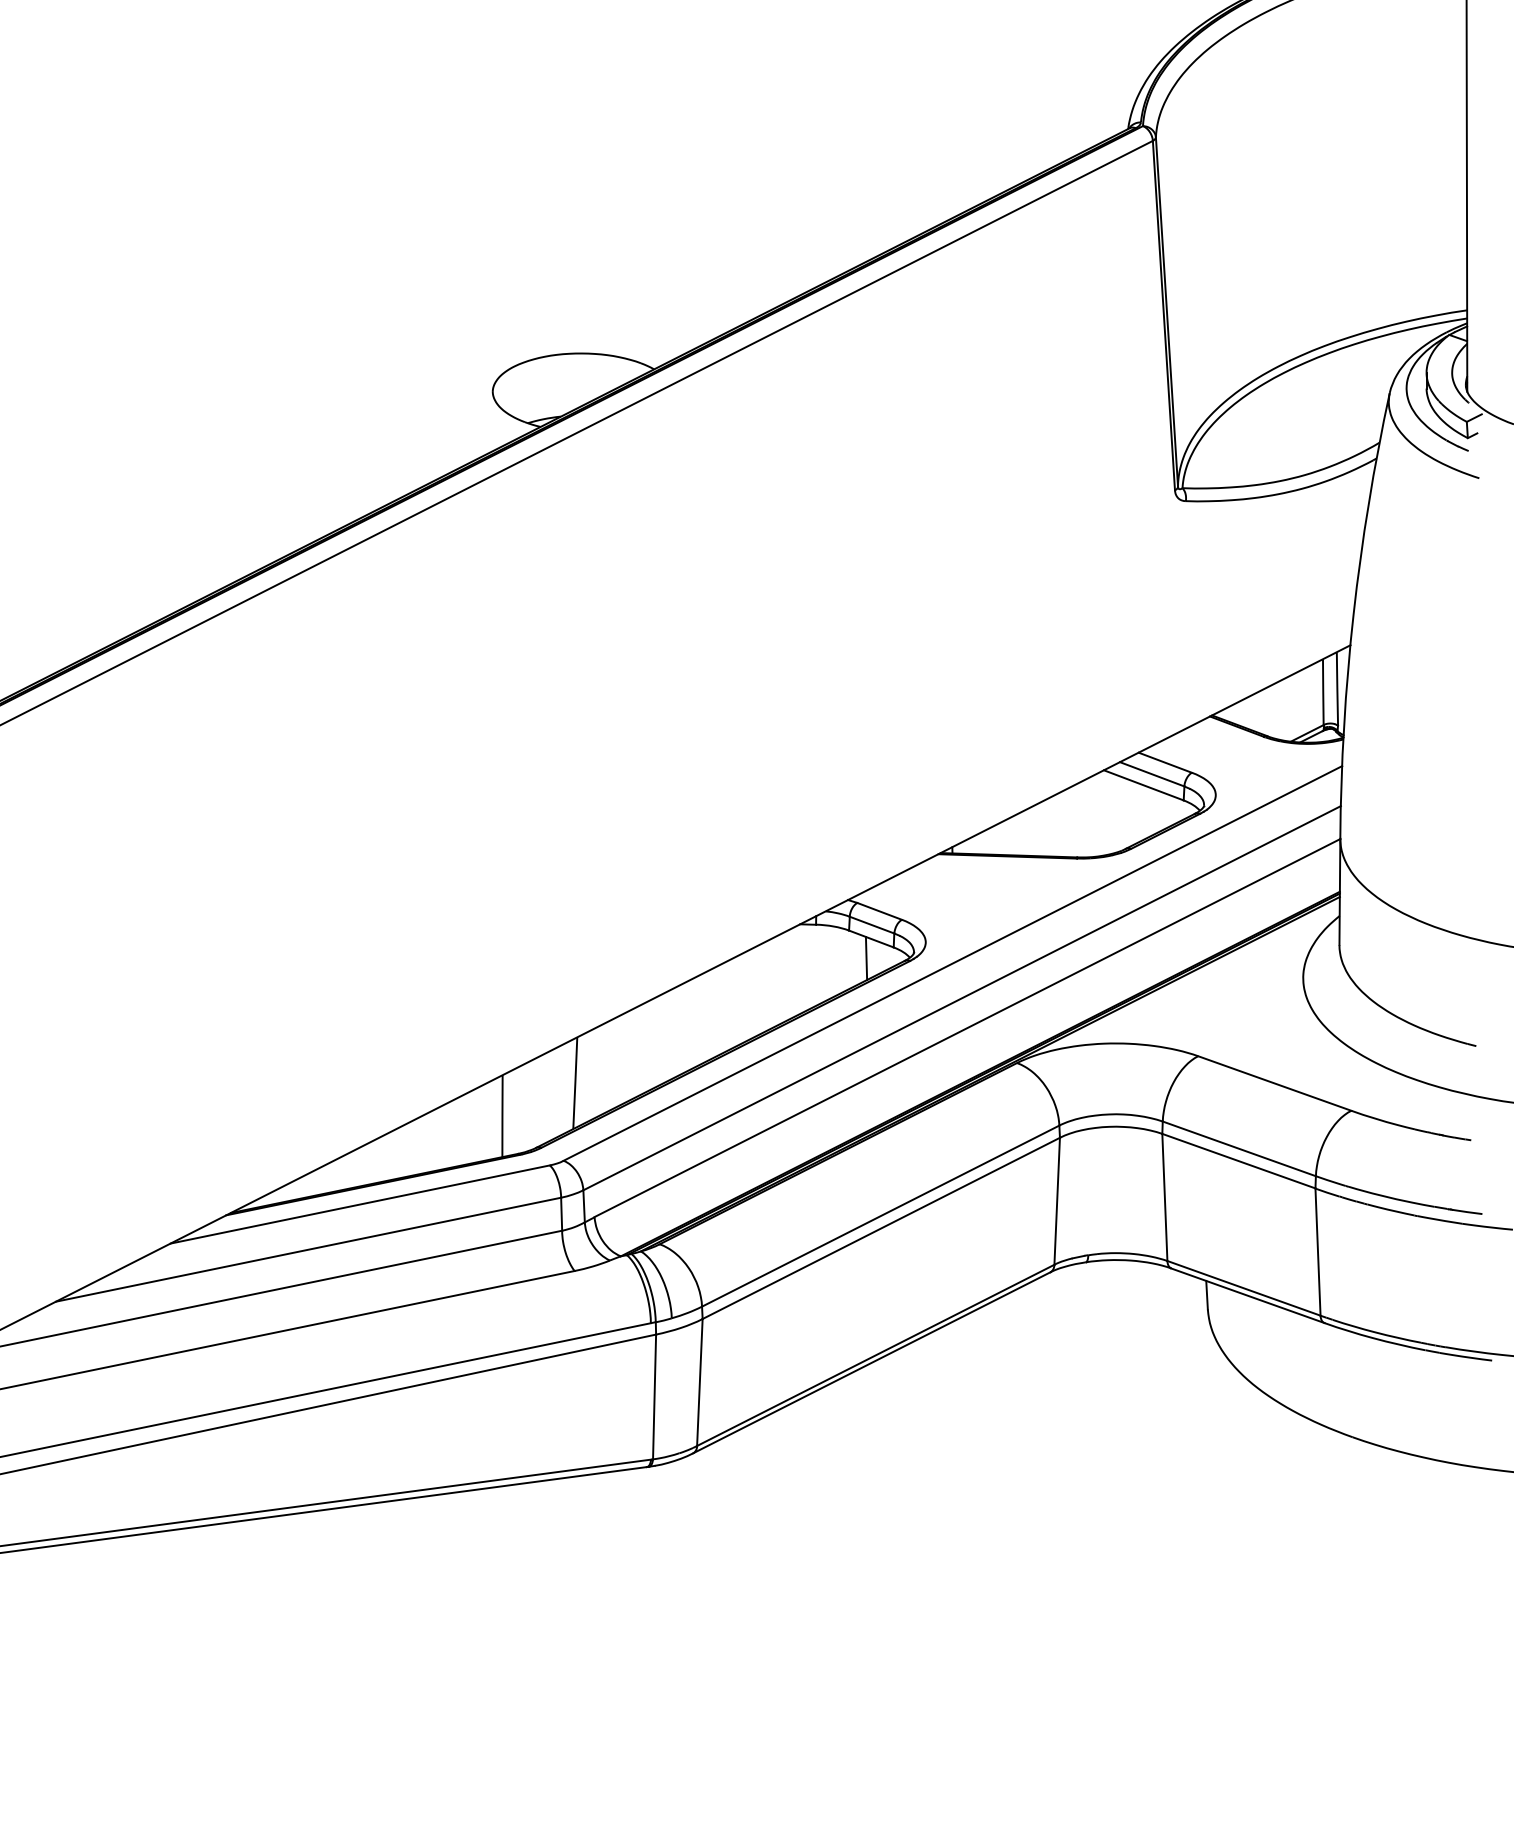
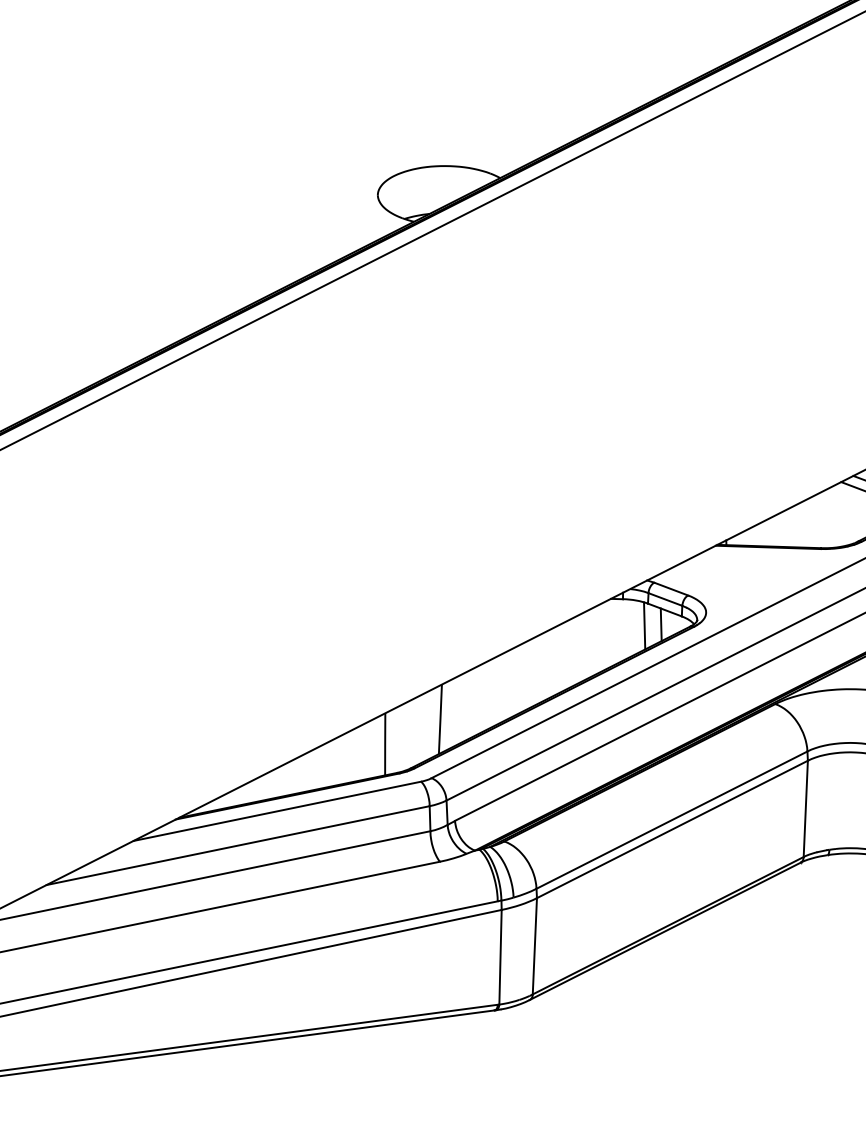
line: (844, 959) -> (644, 625), added

